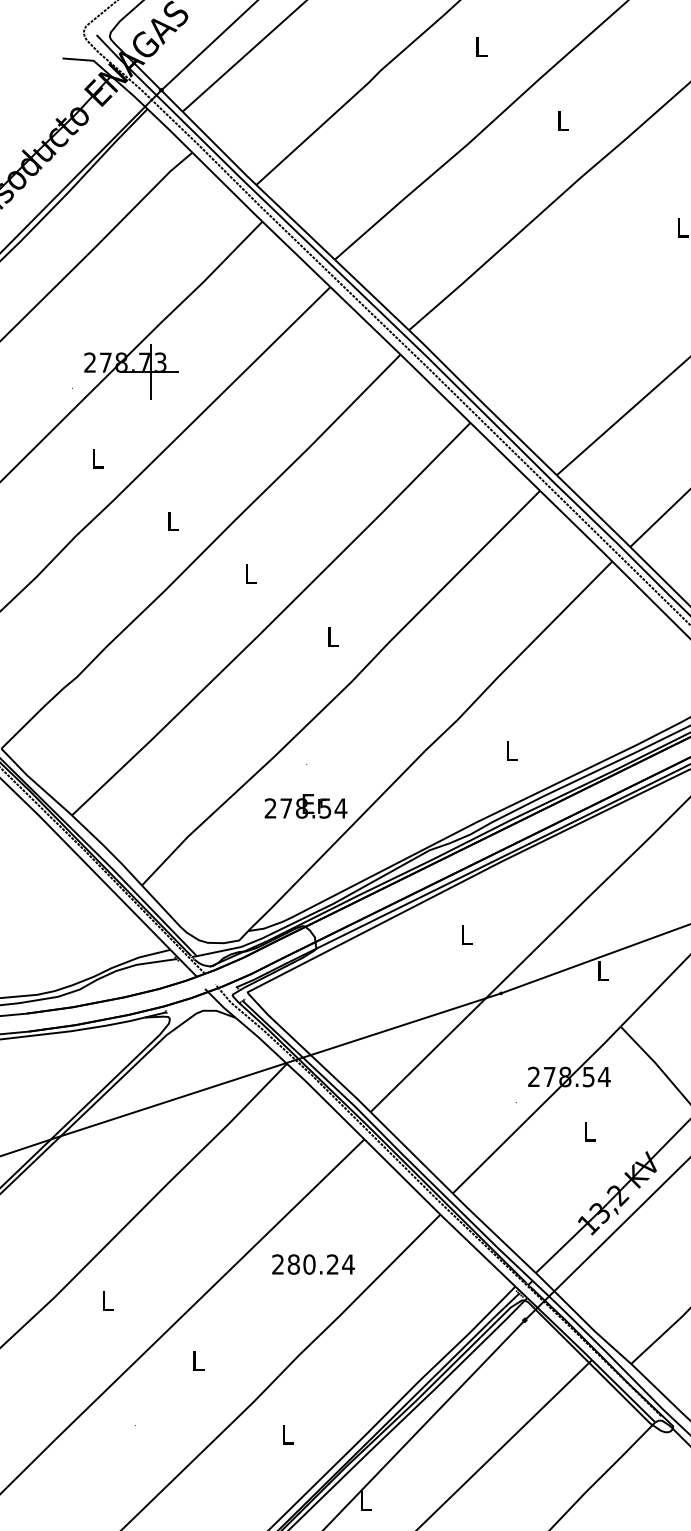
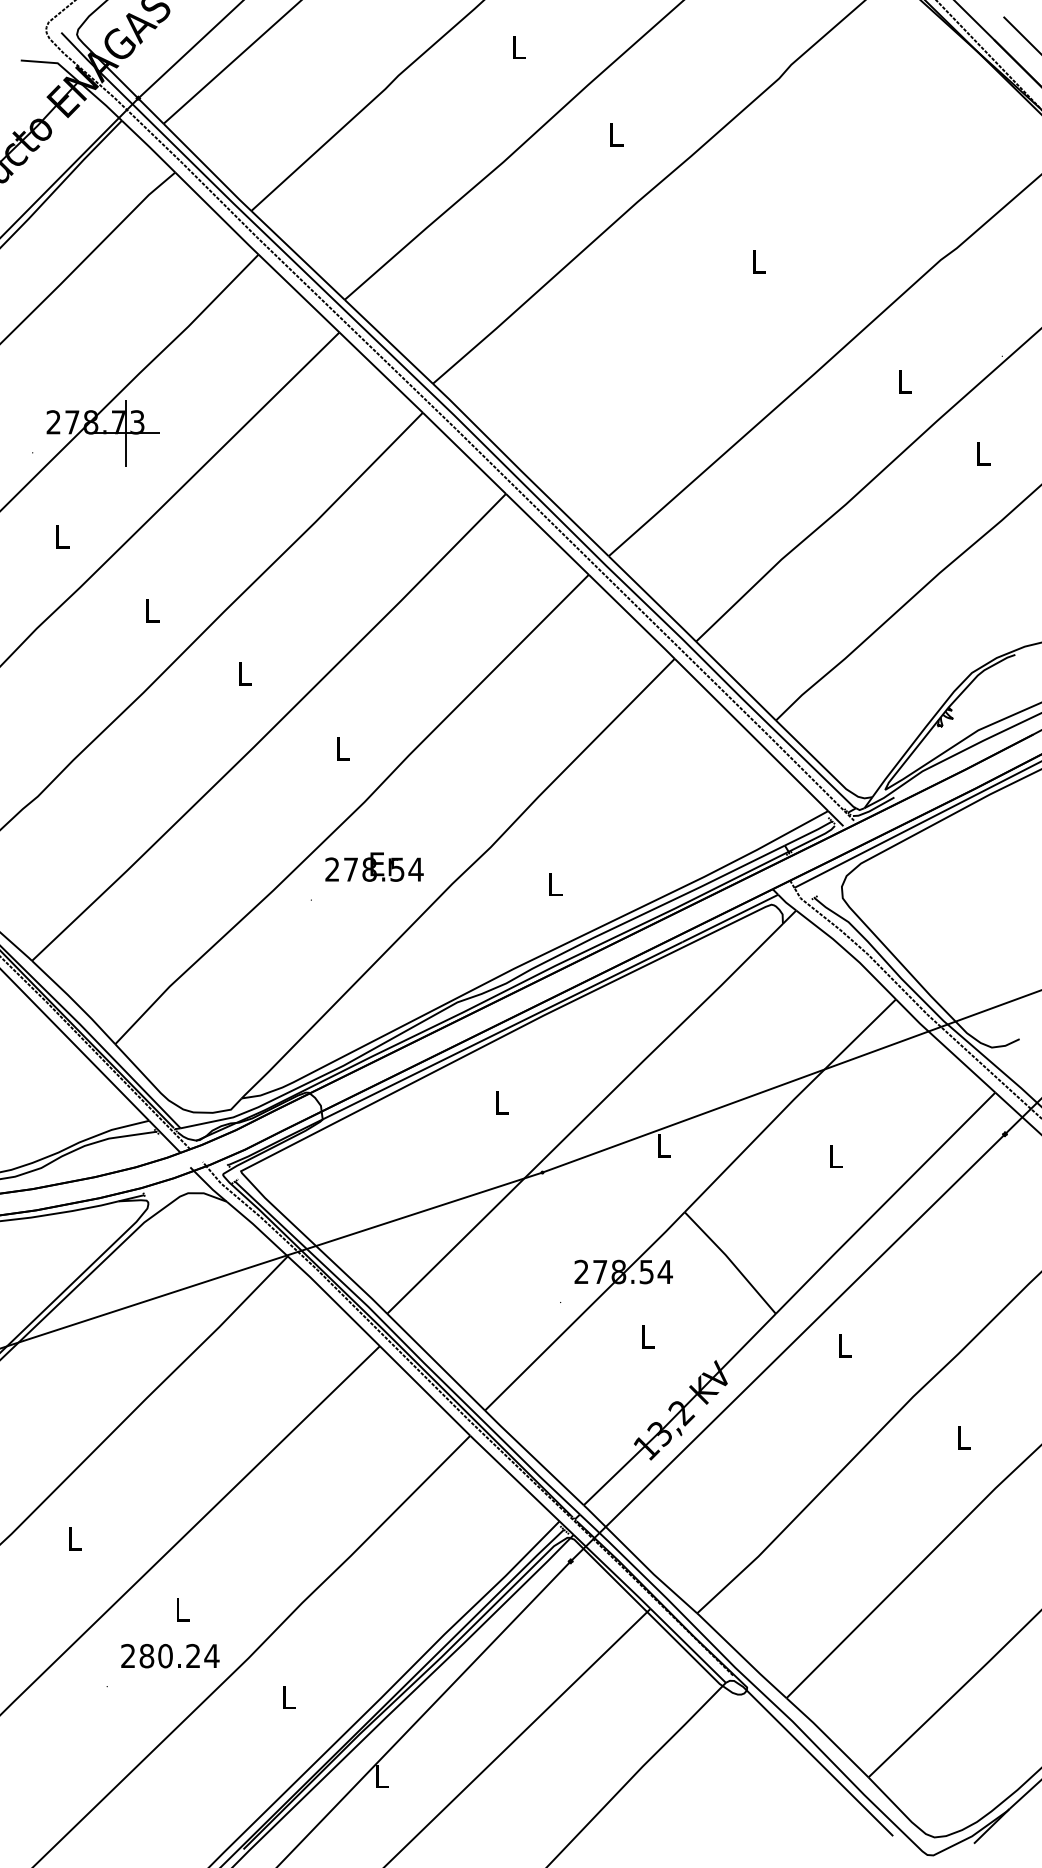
text: (306, 805) -> (374, 866), moved
text: (313, 1264) -> (170, 1656), moved

